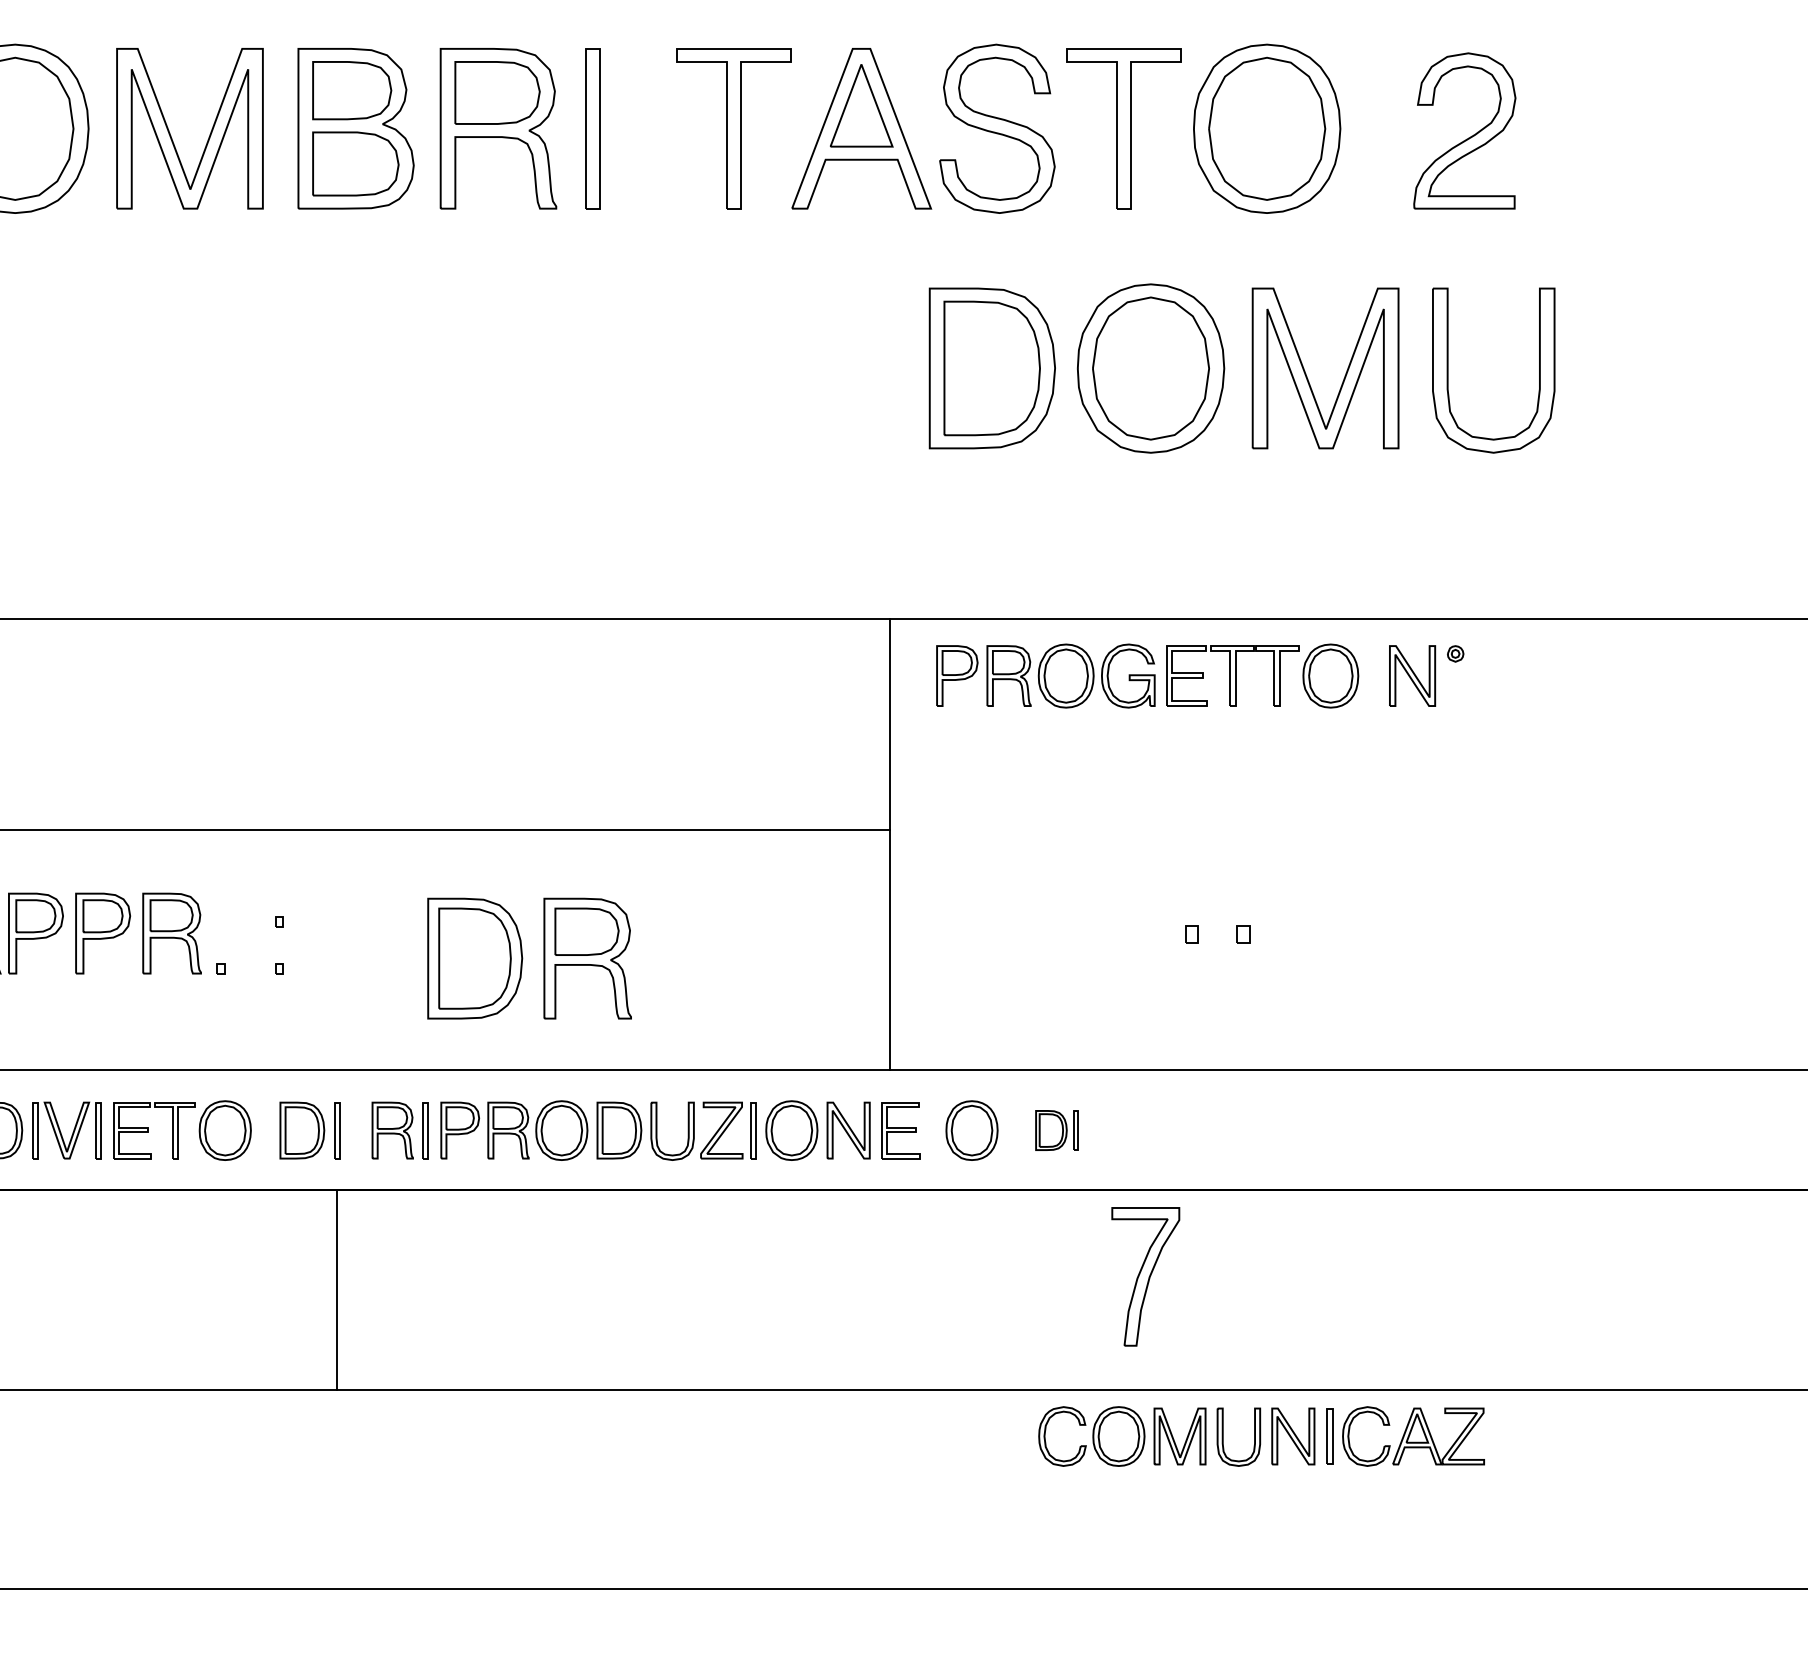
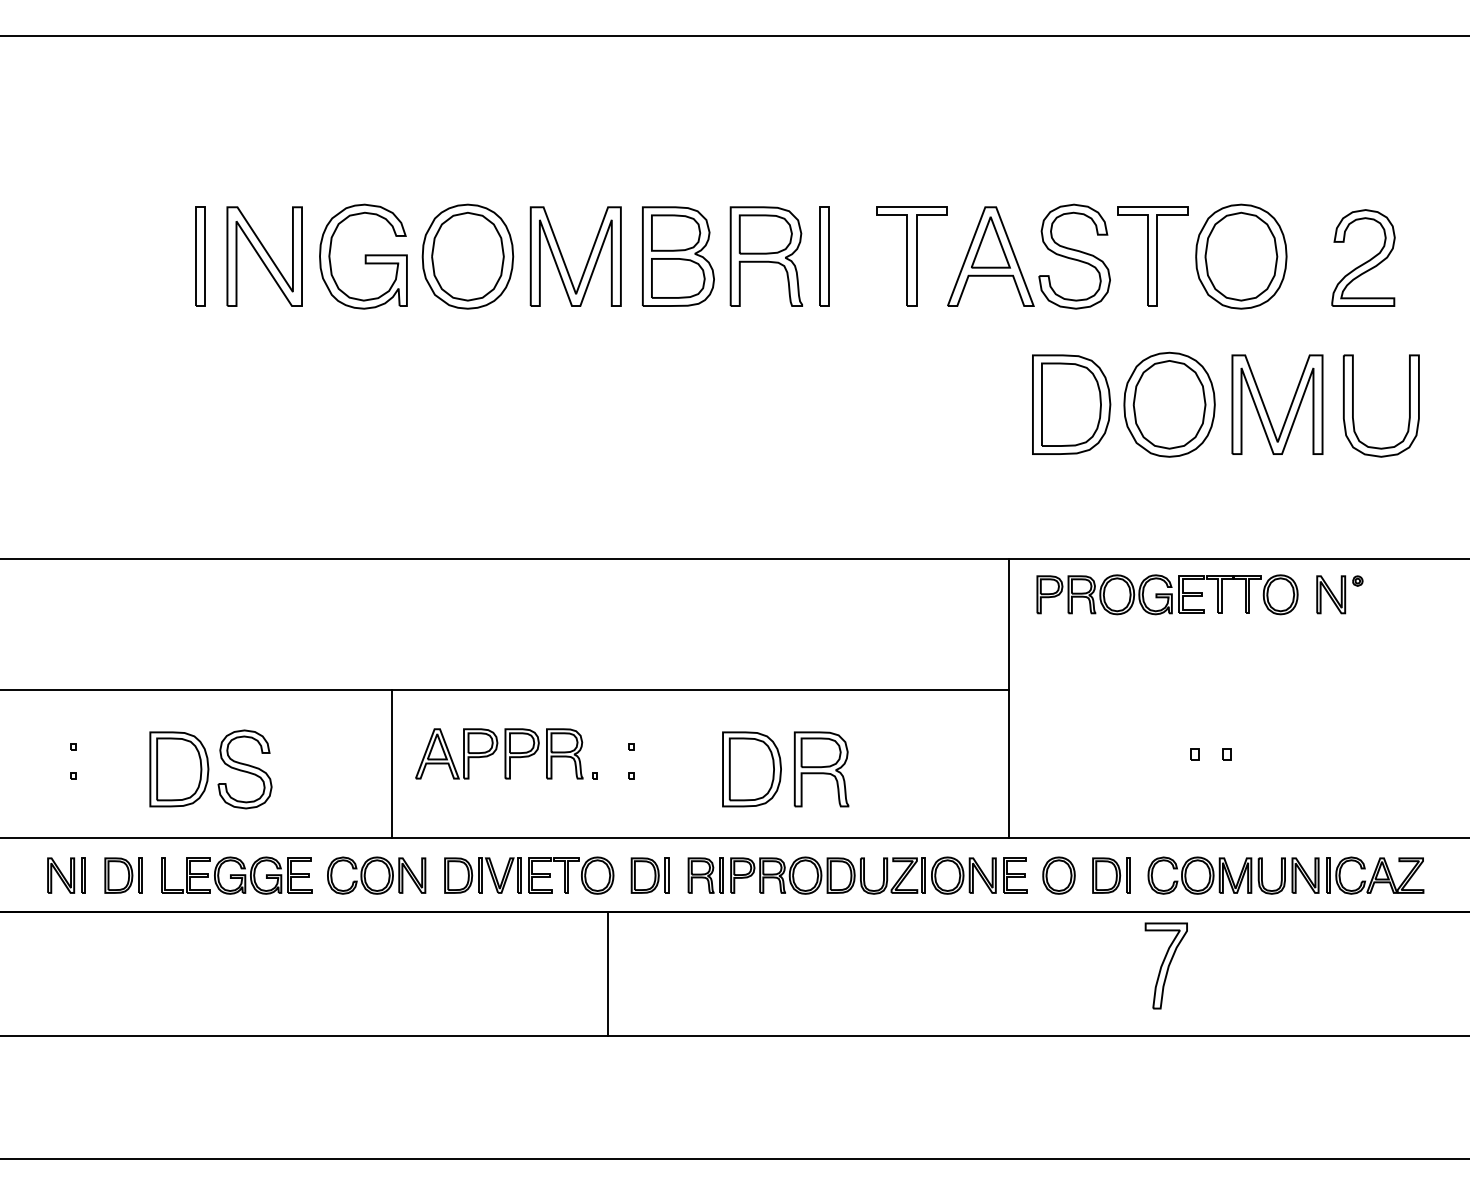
part: (1056, 1130) -> (1111, 875), size x1.43
line: (336, 1288) -> (607, 973), moved
part: (1260, 1436) -> (1285, 875), moved

